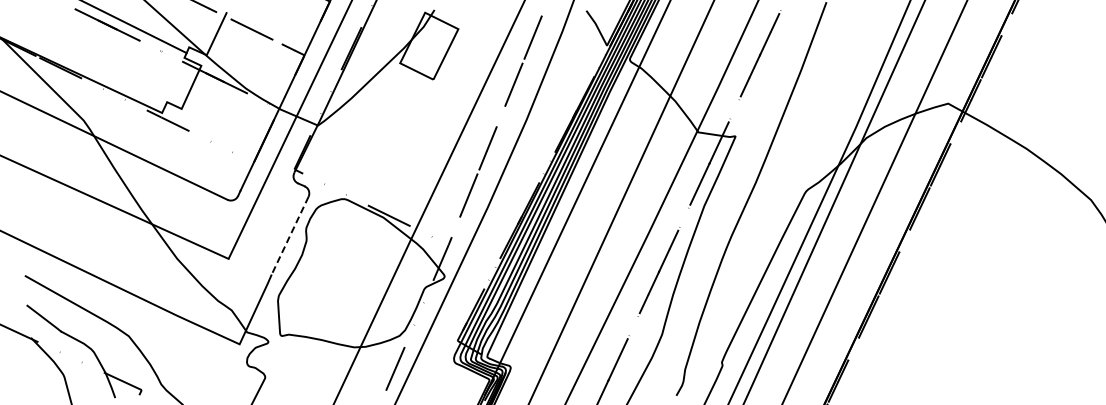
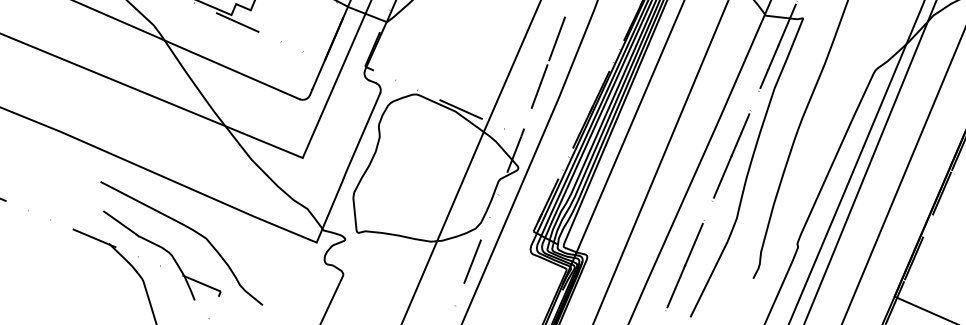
line: (290, 235) -> (363, 132), dashed -> solid

